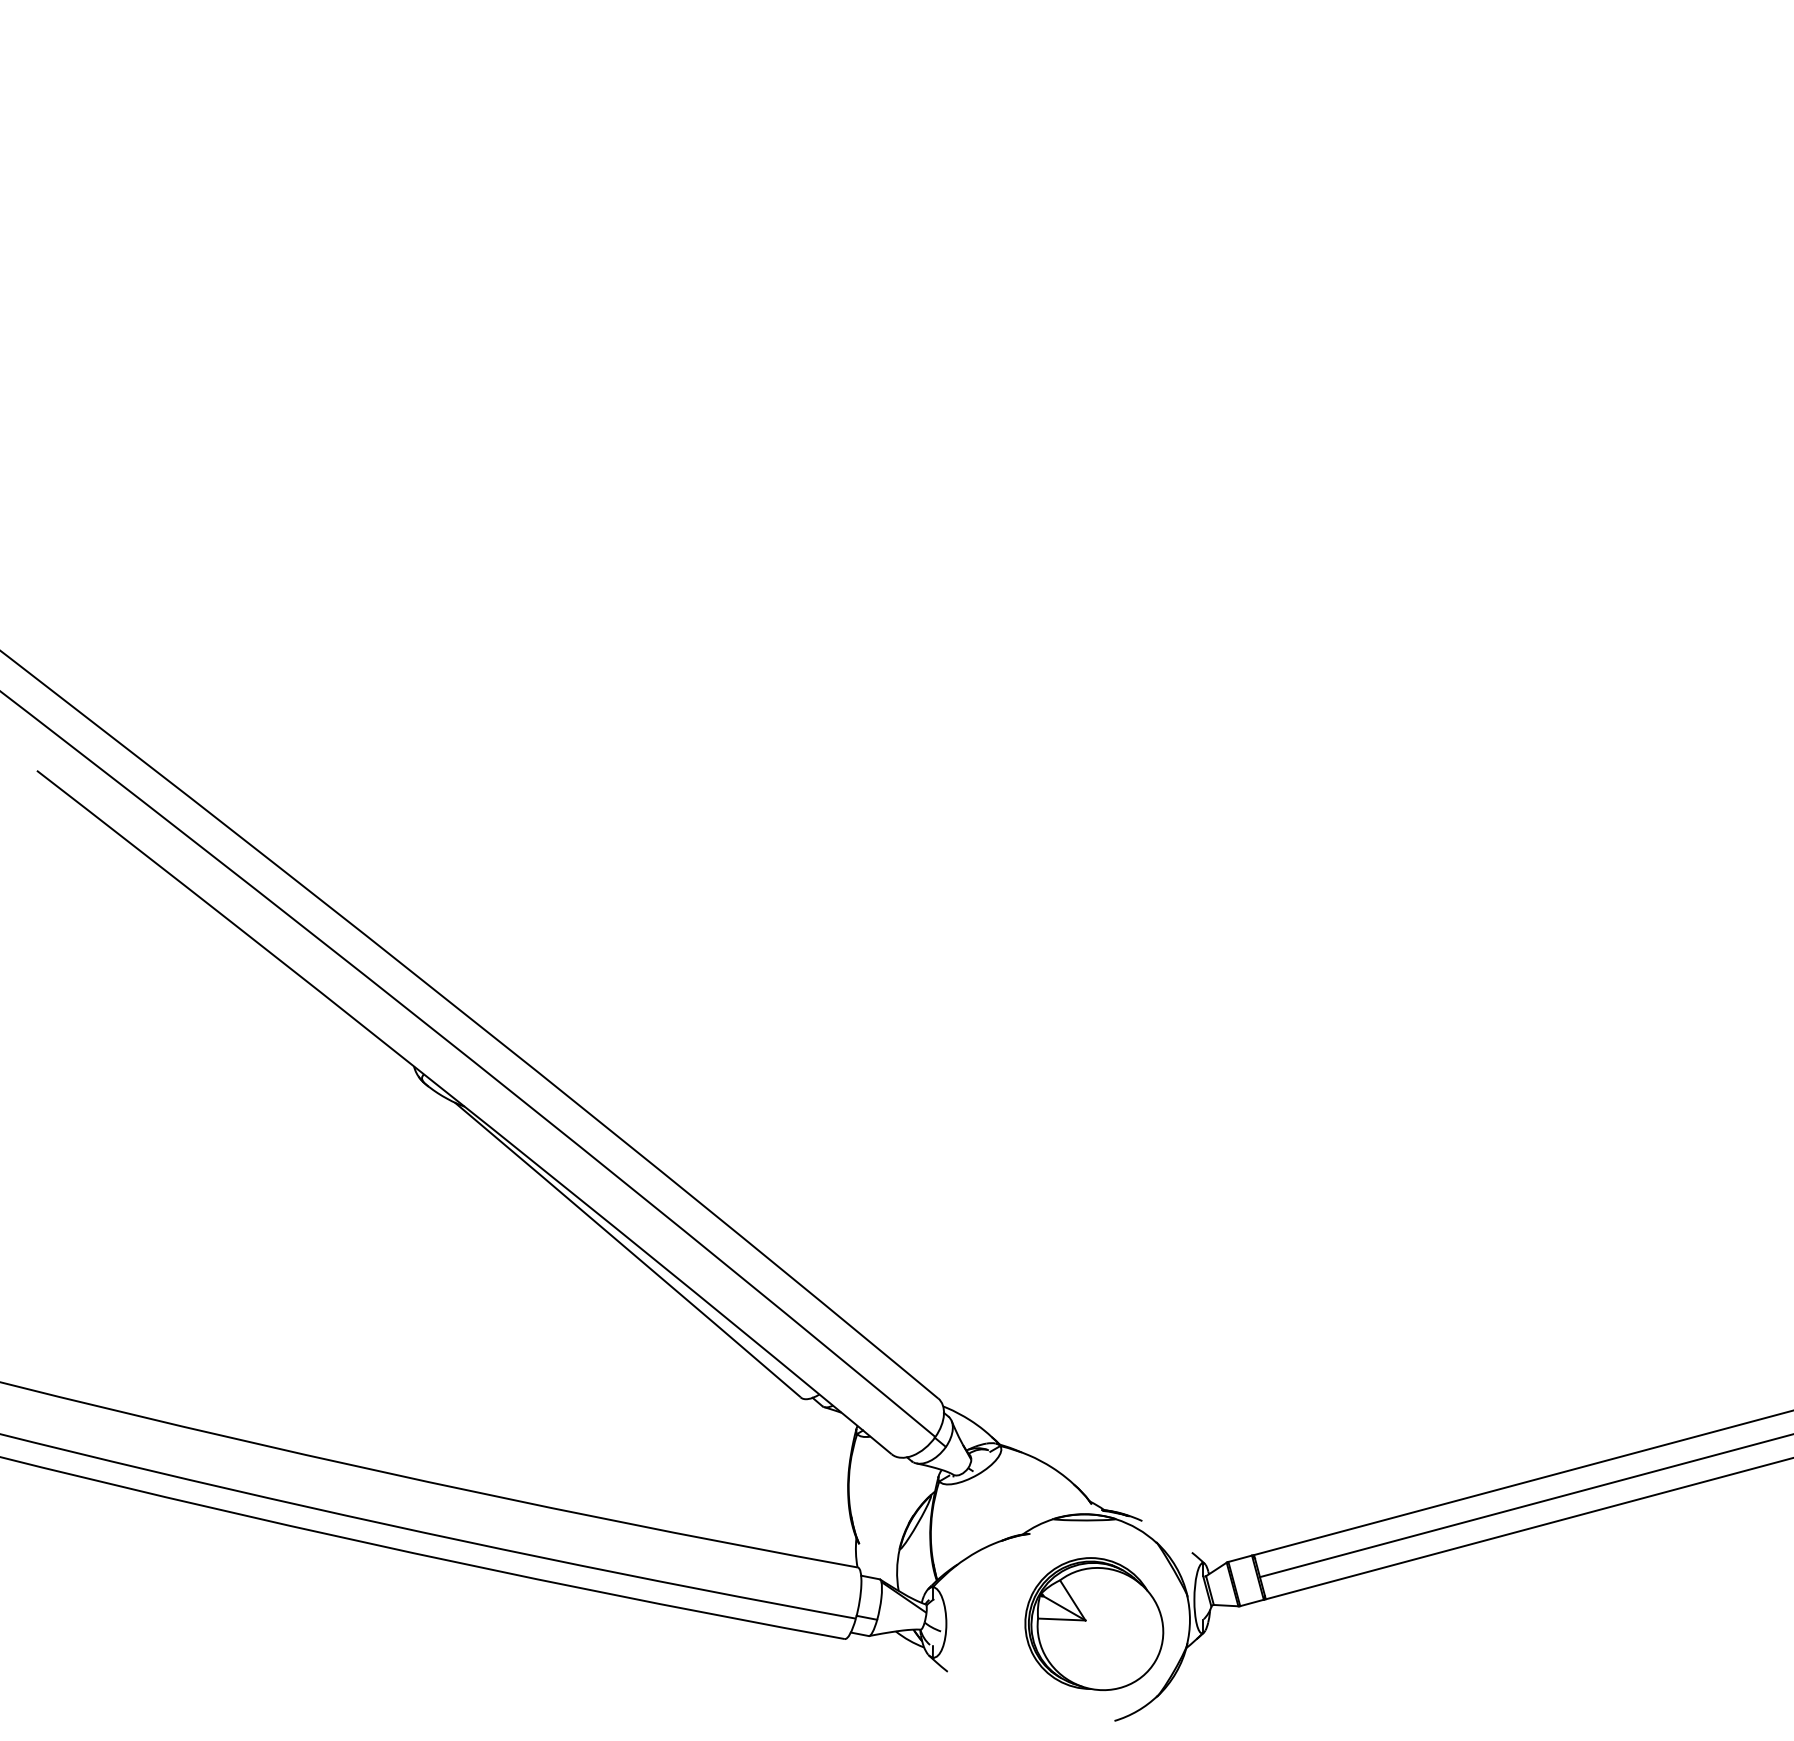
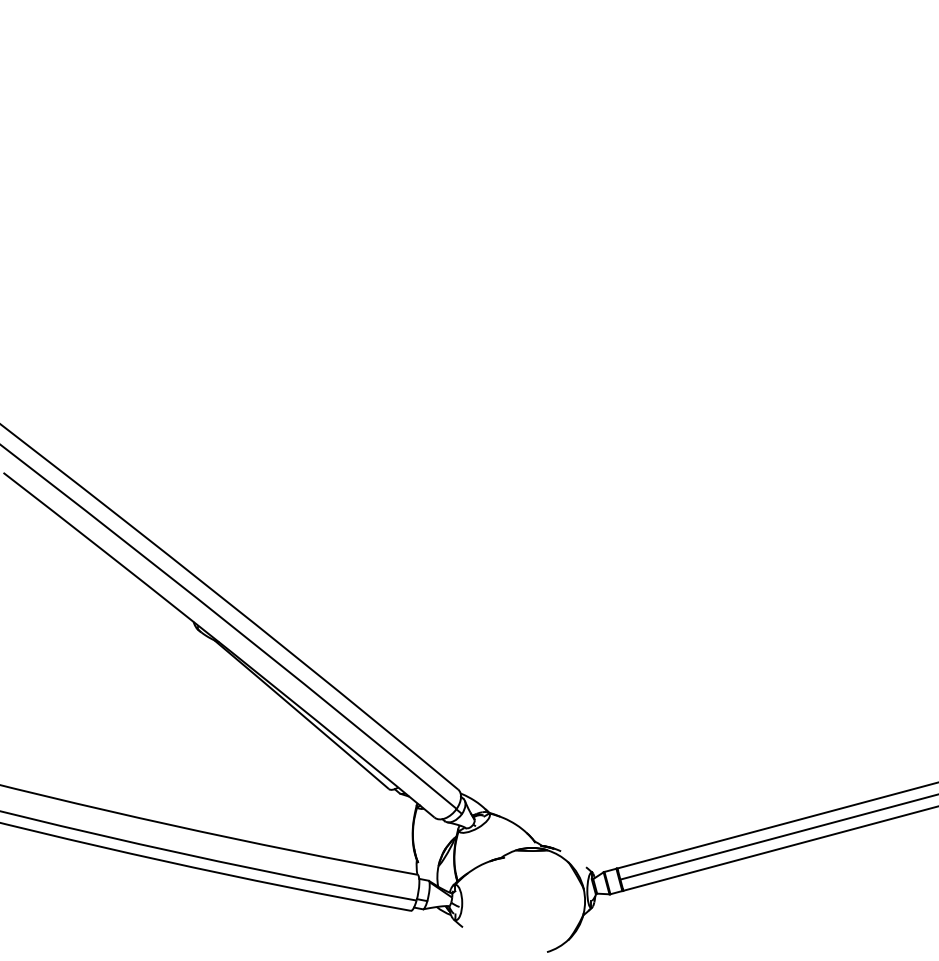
part: (1093, 1624) -> (536, 903), removed

